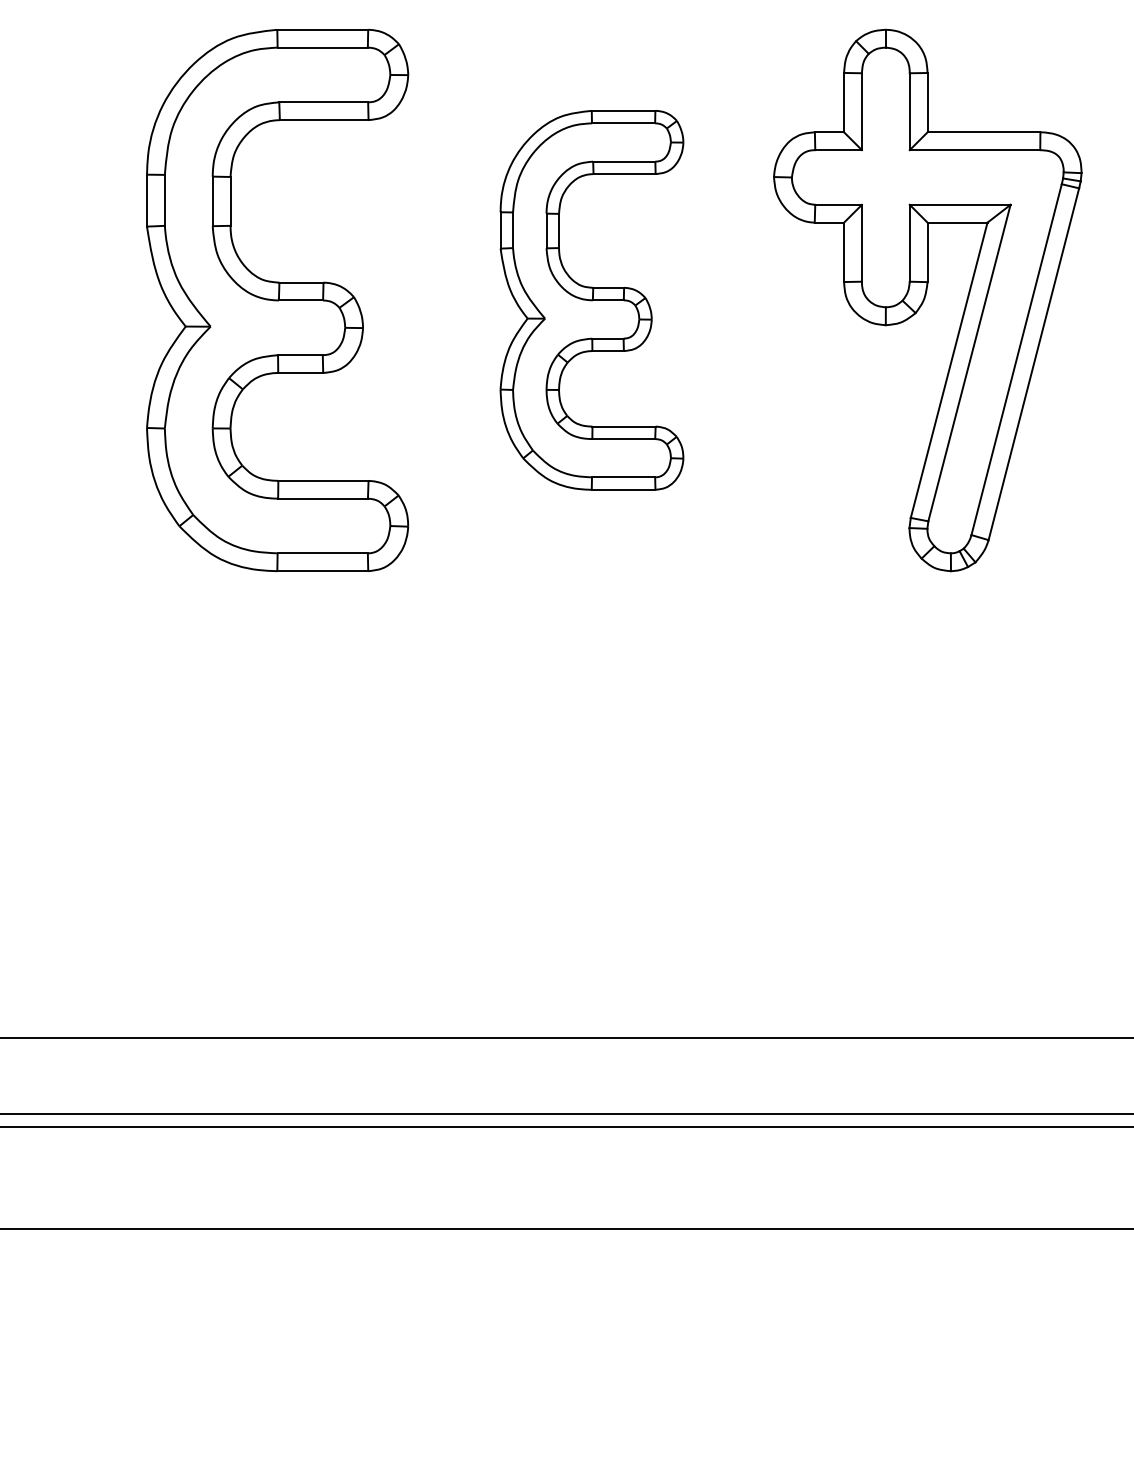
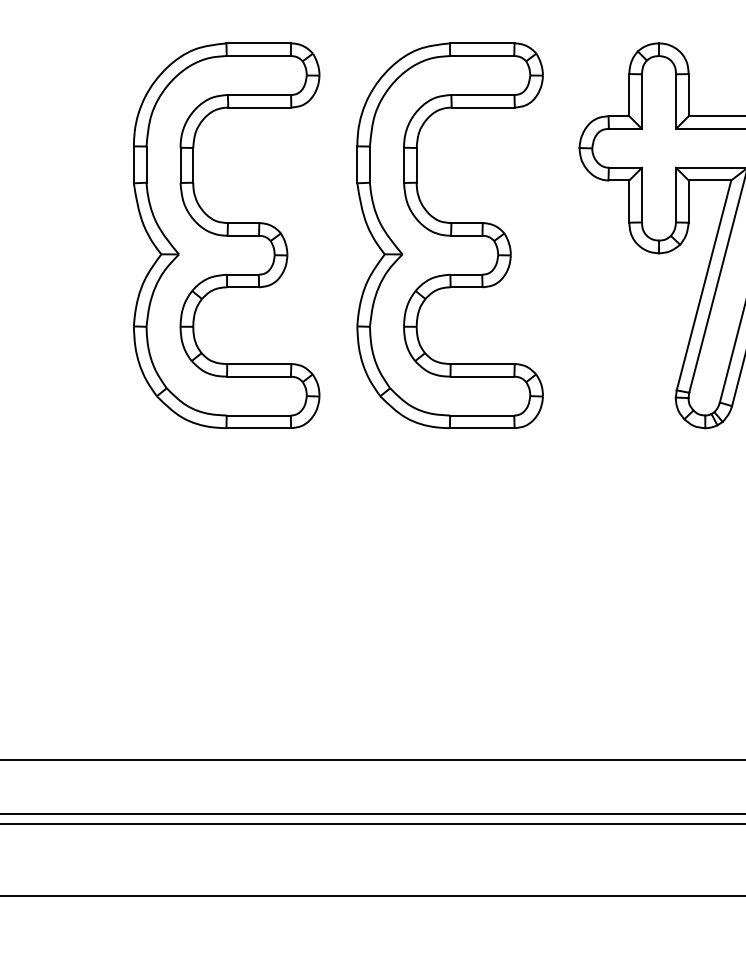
part: (591, 299) -> (449, 235), size x1.43

